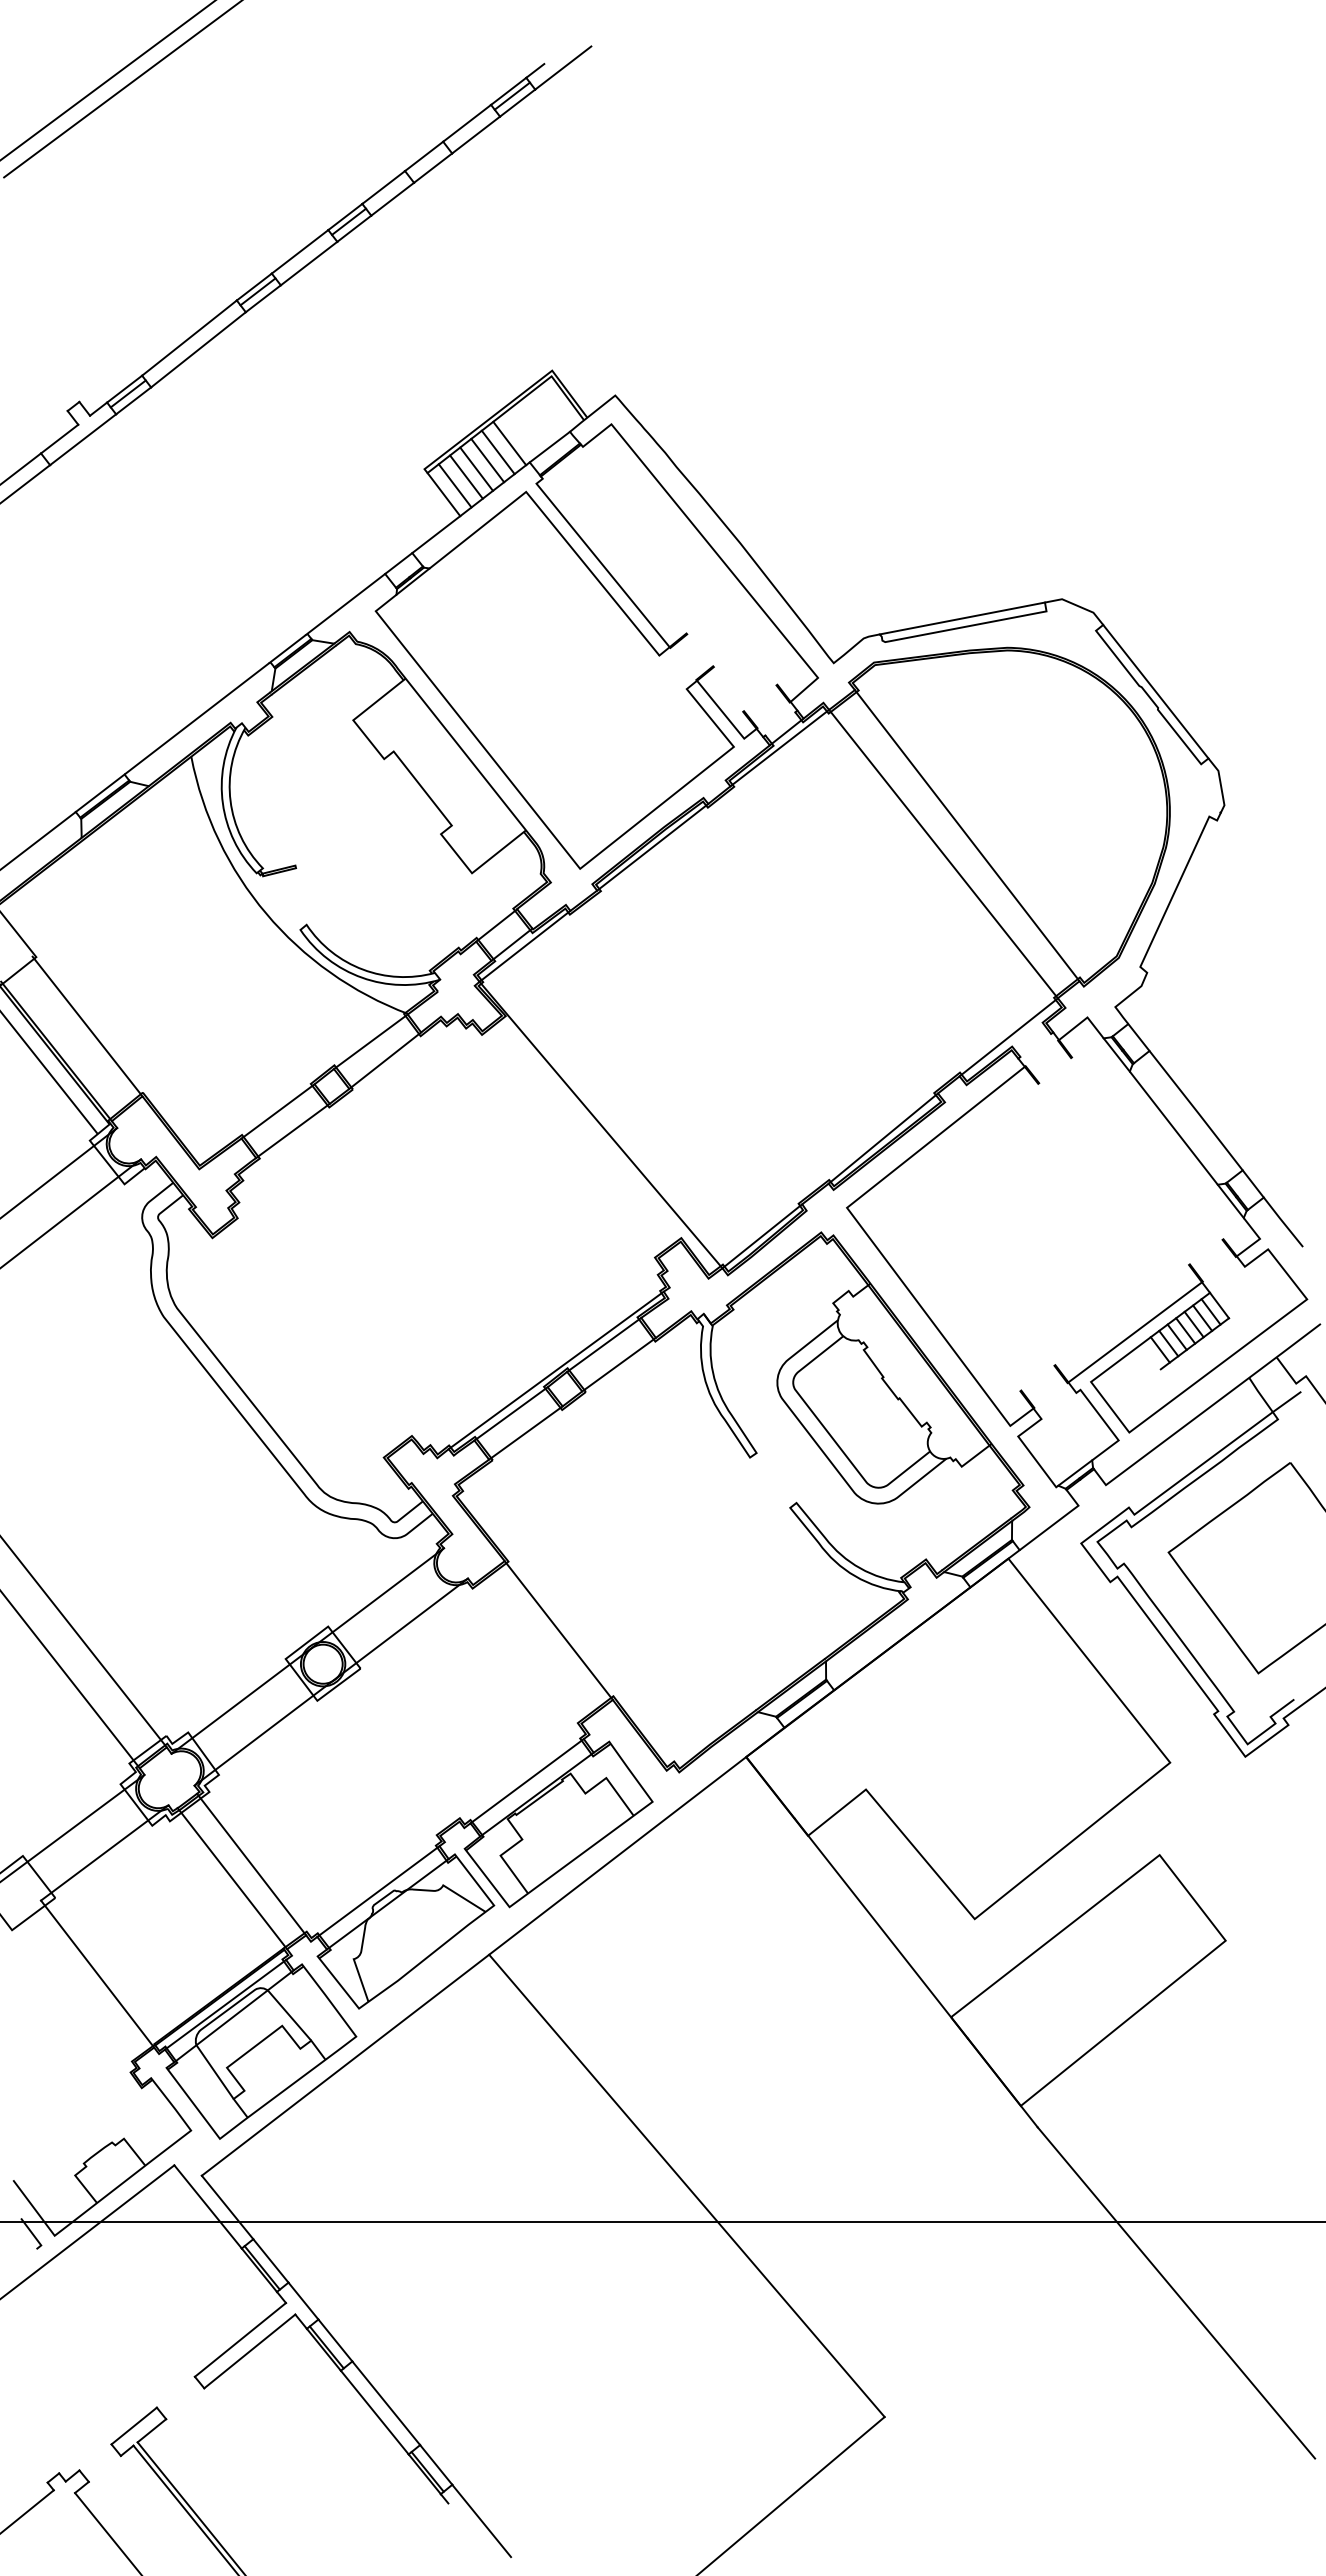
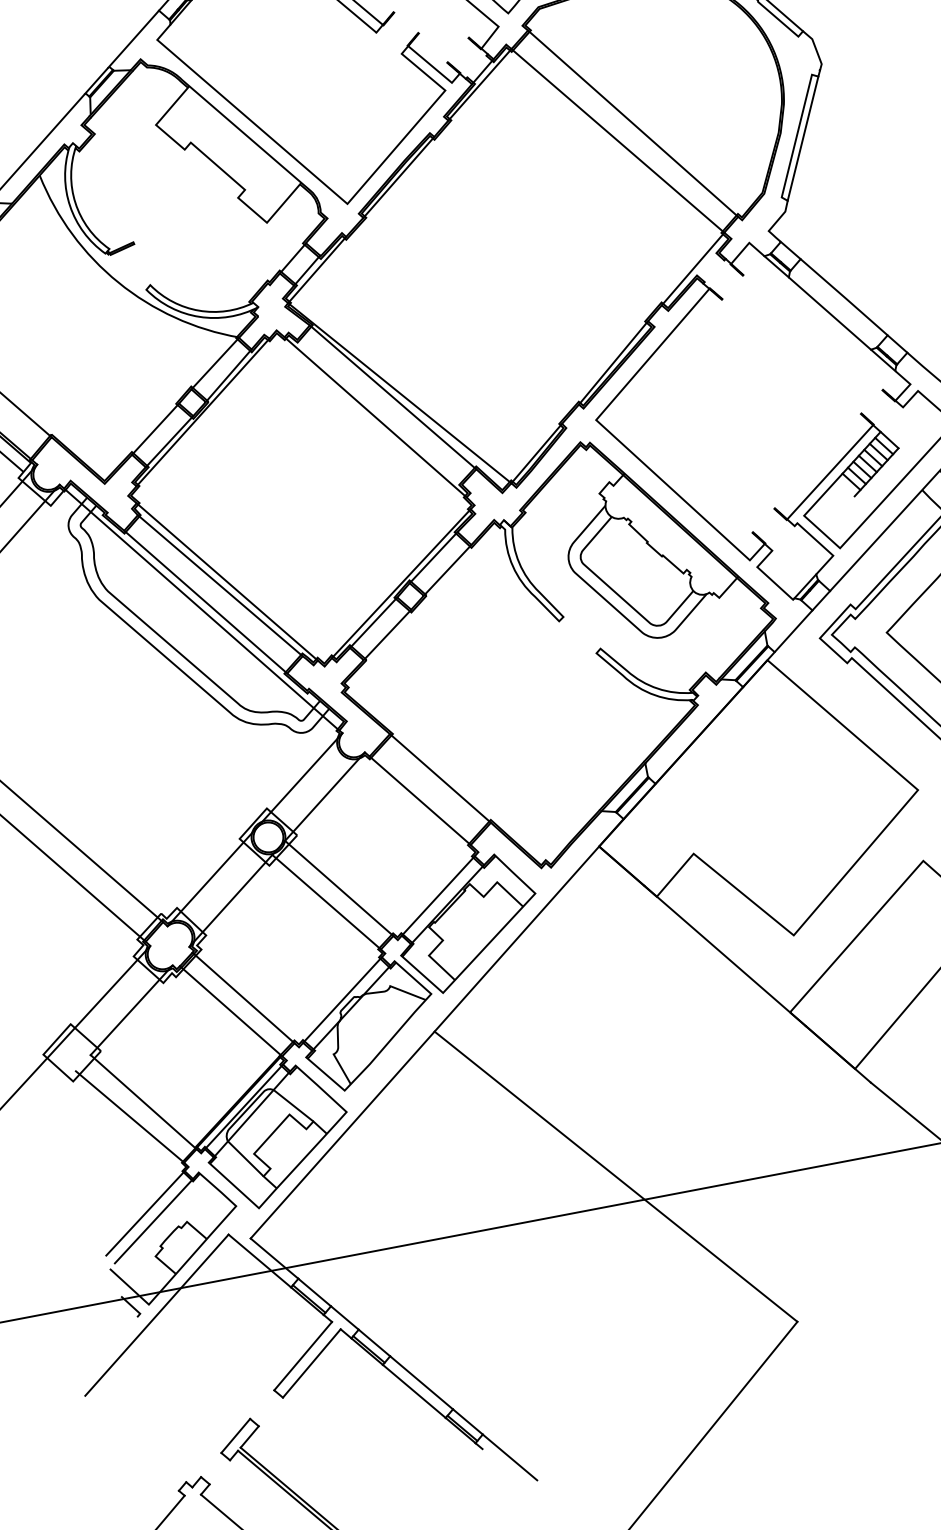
line: (1182, 896) -> (803, 138), added
line: (342, 1101) -> (202, 412), added
line: (590, 1128) -> (392, 397), added
line: (563, 1149) -> (375, 416), added
line: (332, 1325) -> (227, 581), added
line: (322, 1328) -> (219, 585), added
line: (299, 1346) -> (205, 602), added
line: (292, 1354) -> (201, 609), added
line: (1091, 1495) -> (820, 600), added
line: (527, 1653) -> (420, 800), added
line: (401, 1746) -> (339, 887), added
line: (381, 1761) -> (326, 902), added
line: (76, 1989) -> (130, 1116), added
line: (72, 2117) -> (145, 1213), added
line: (81, 2129) -> (153, 1221), added

